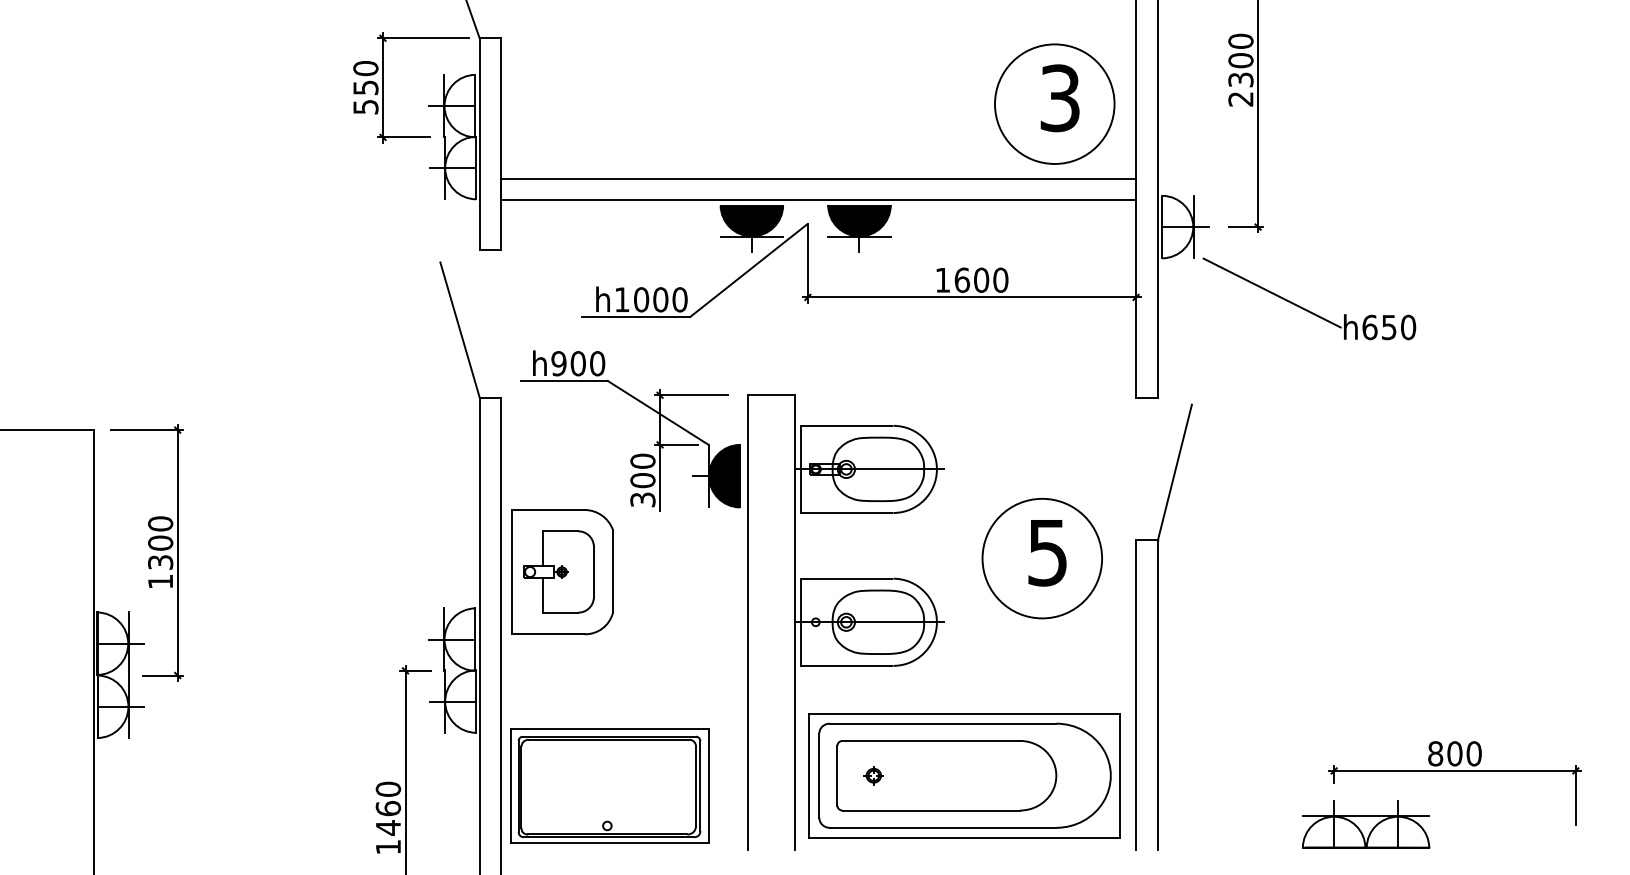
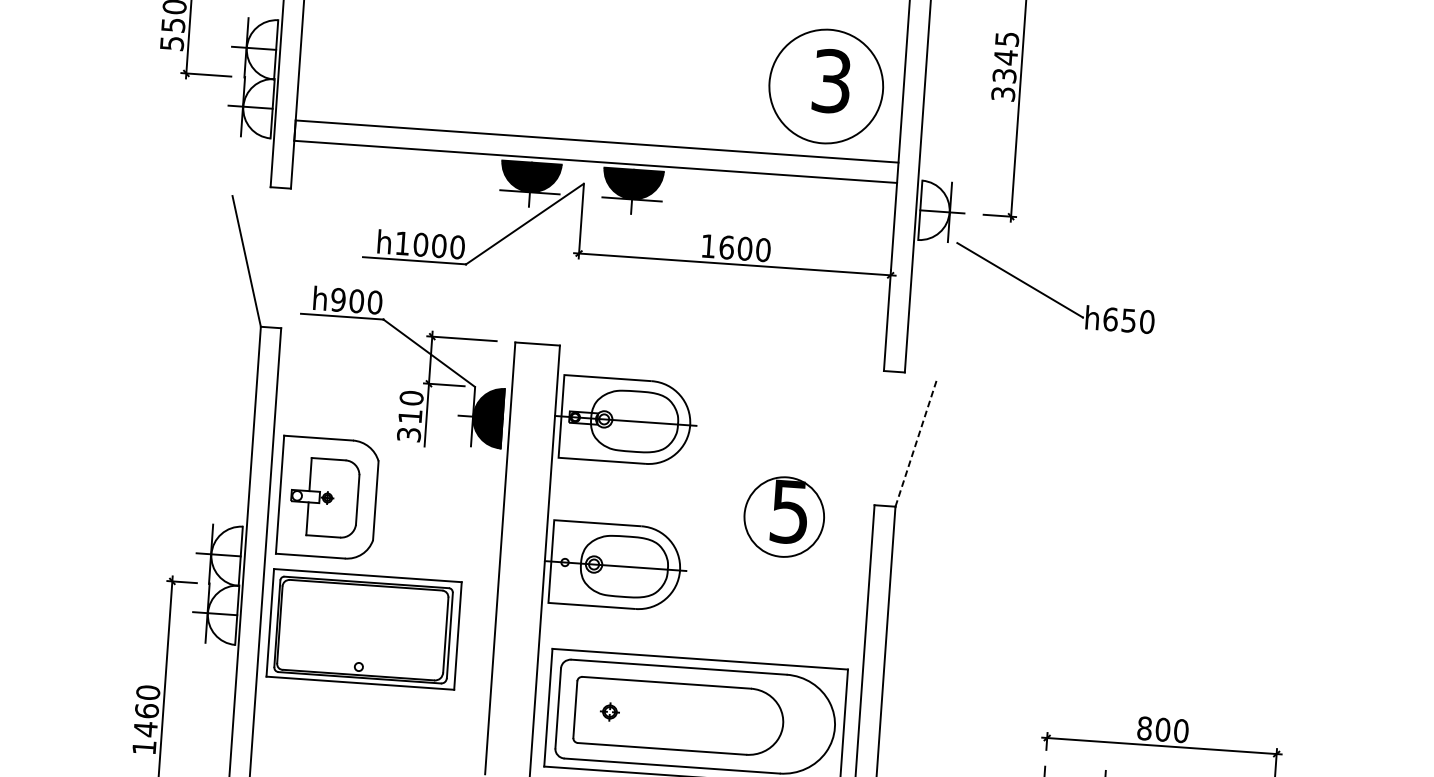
text: (1240, 69) -> (1004, 65), 2300 -> 3345
line: (1175, 472) -> (916, 444), solid -> dashed
text: (642, 480) -> (409, 416), 300 -> 310
circle: (1042, 558) -> (784, 516), size x0.7
part: (609, 785) -> (363, 628), moved

